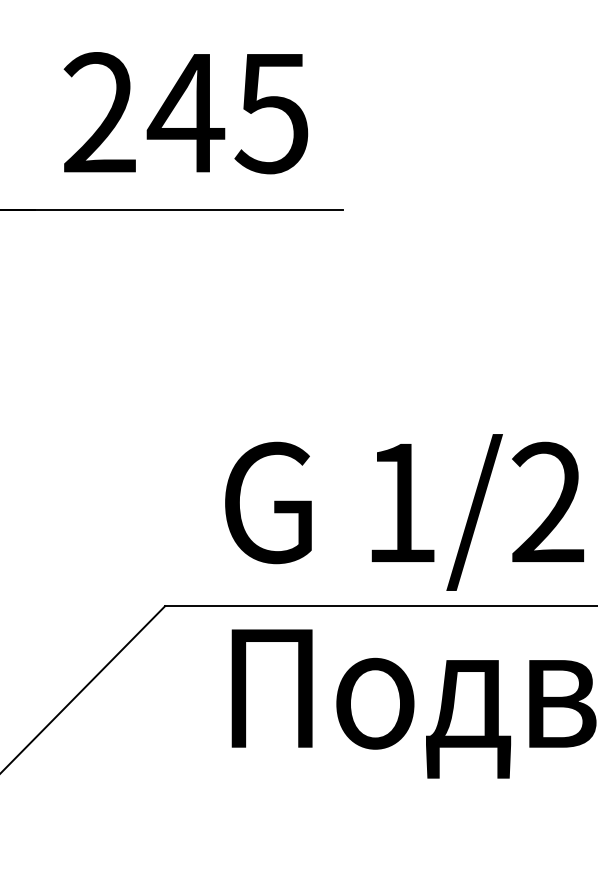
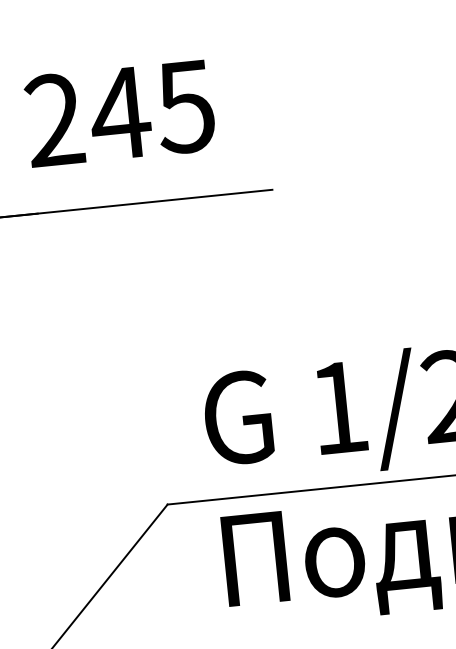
text: (185, 113) -> (119, 113), moved

